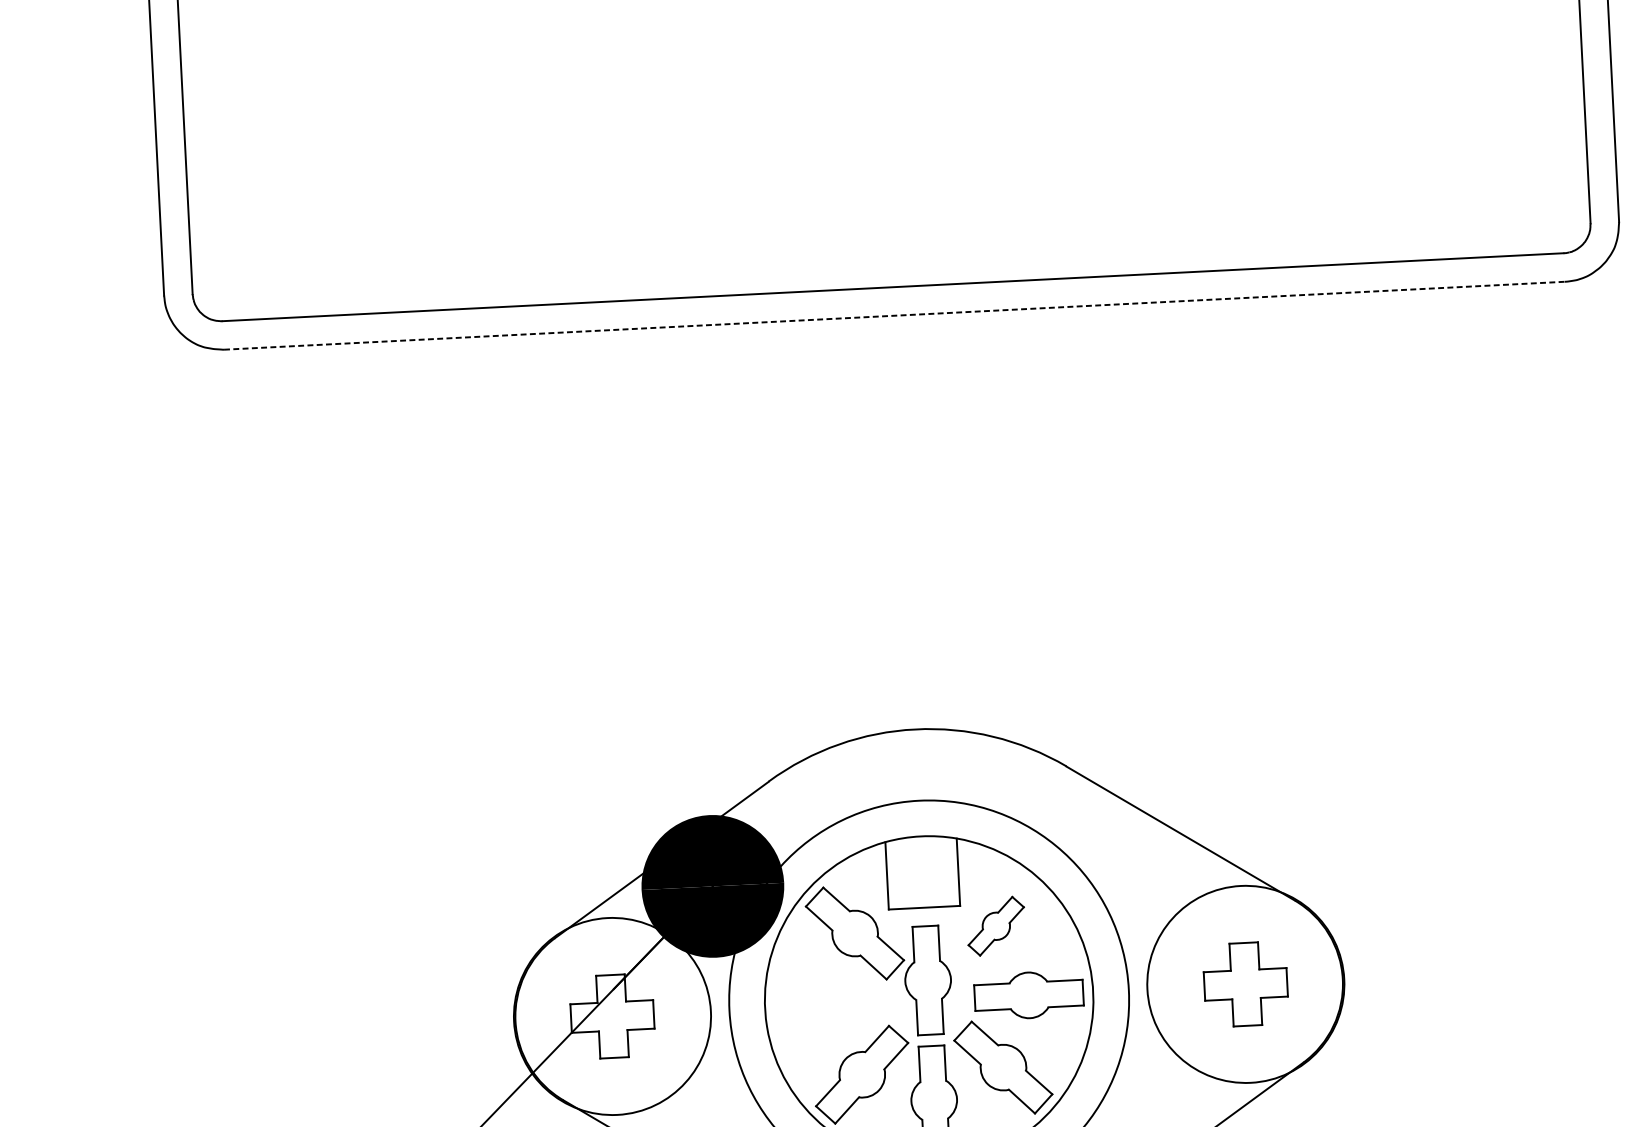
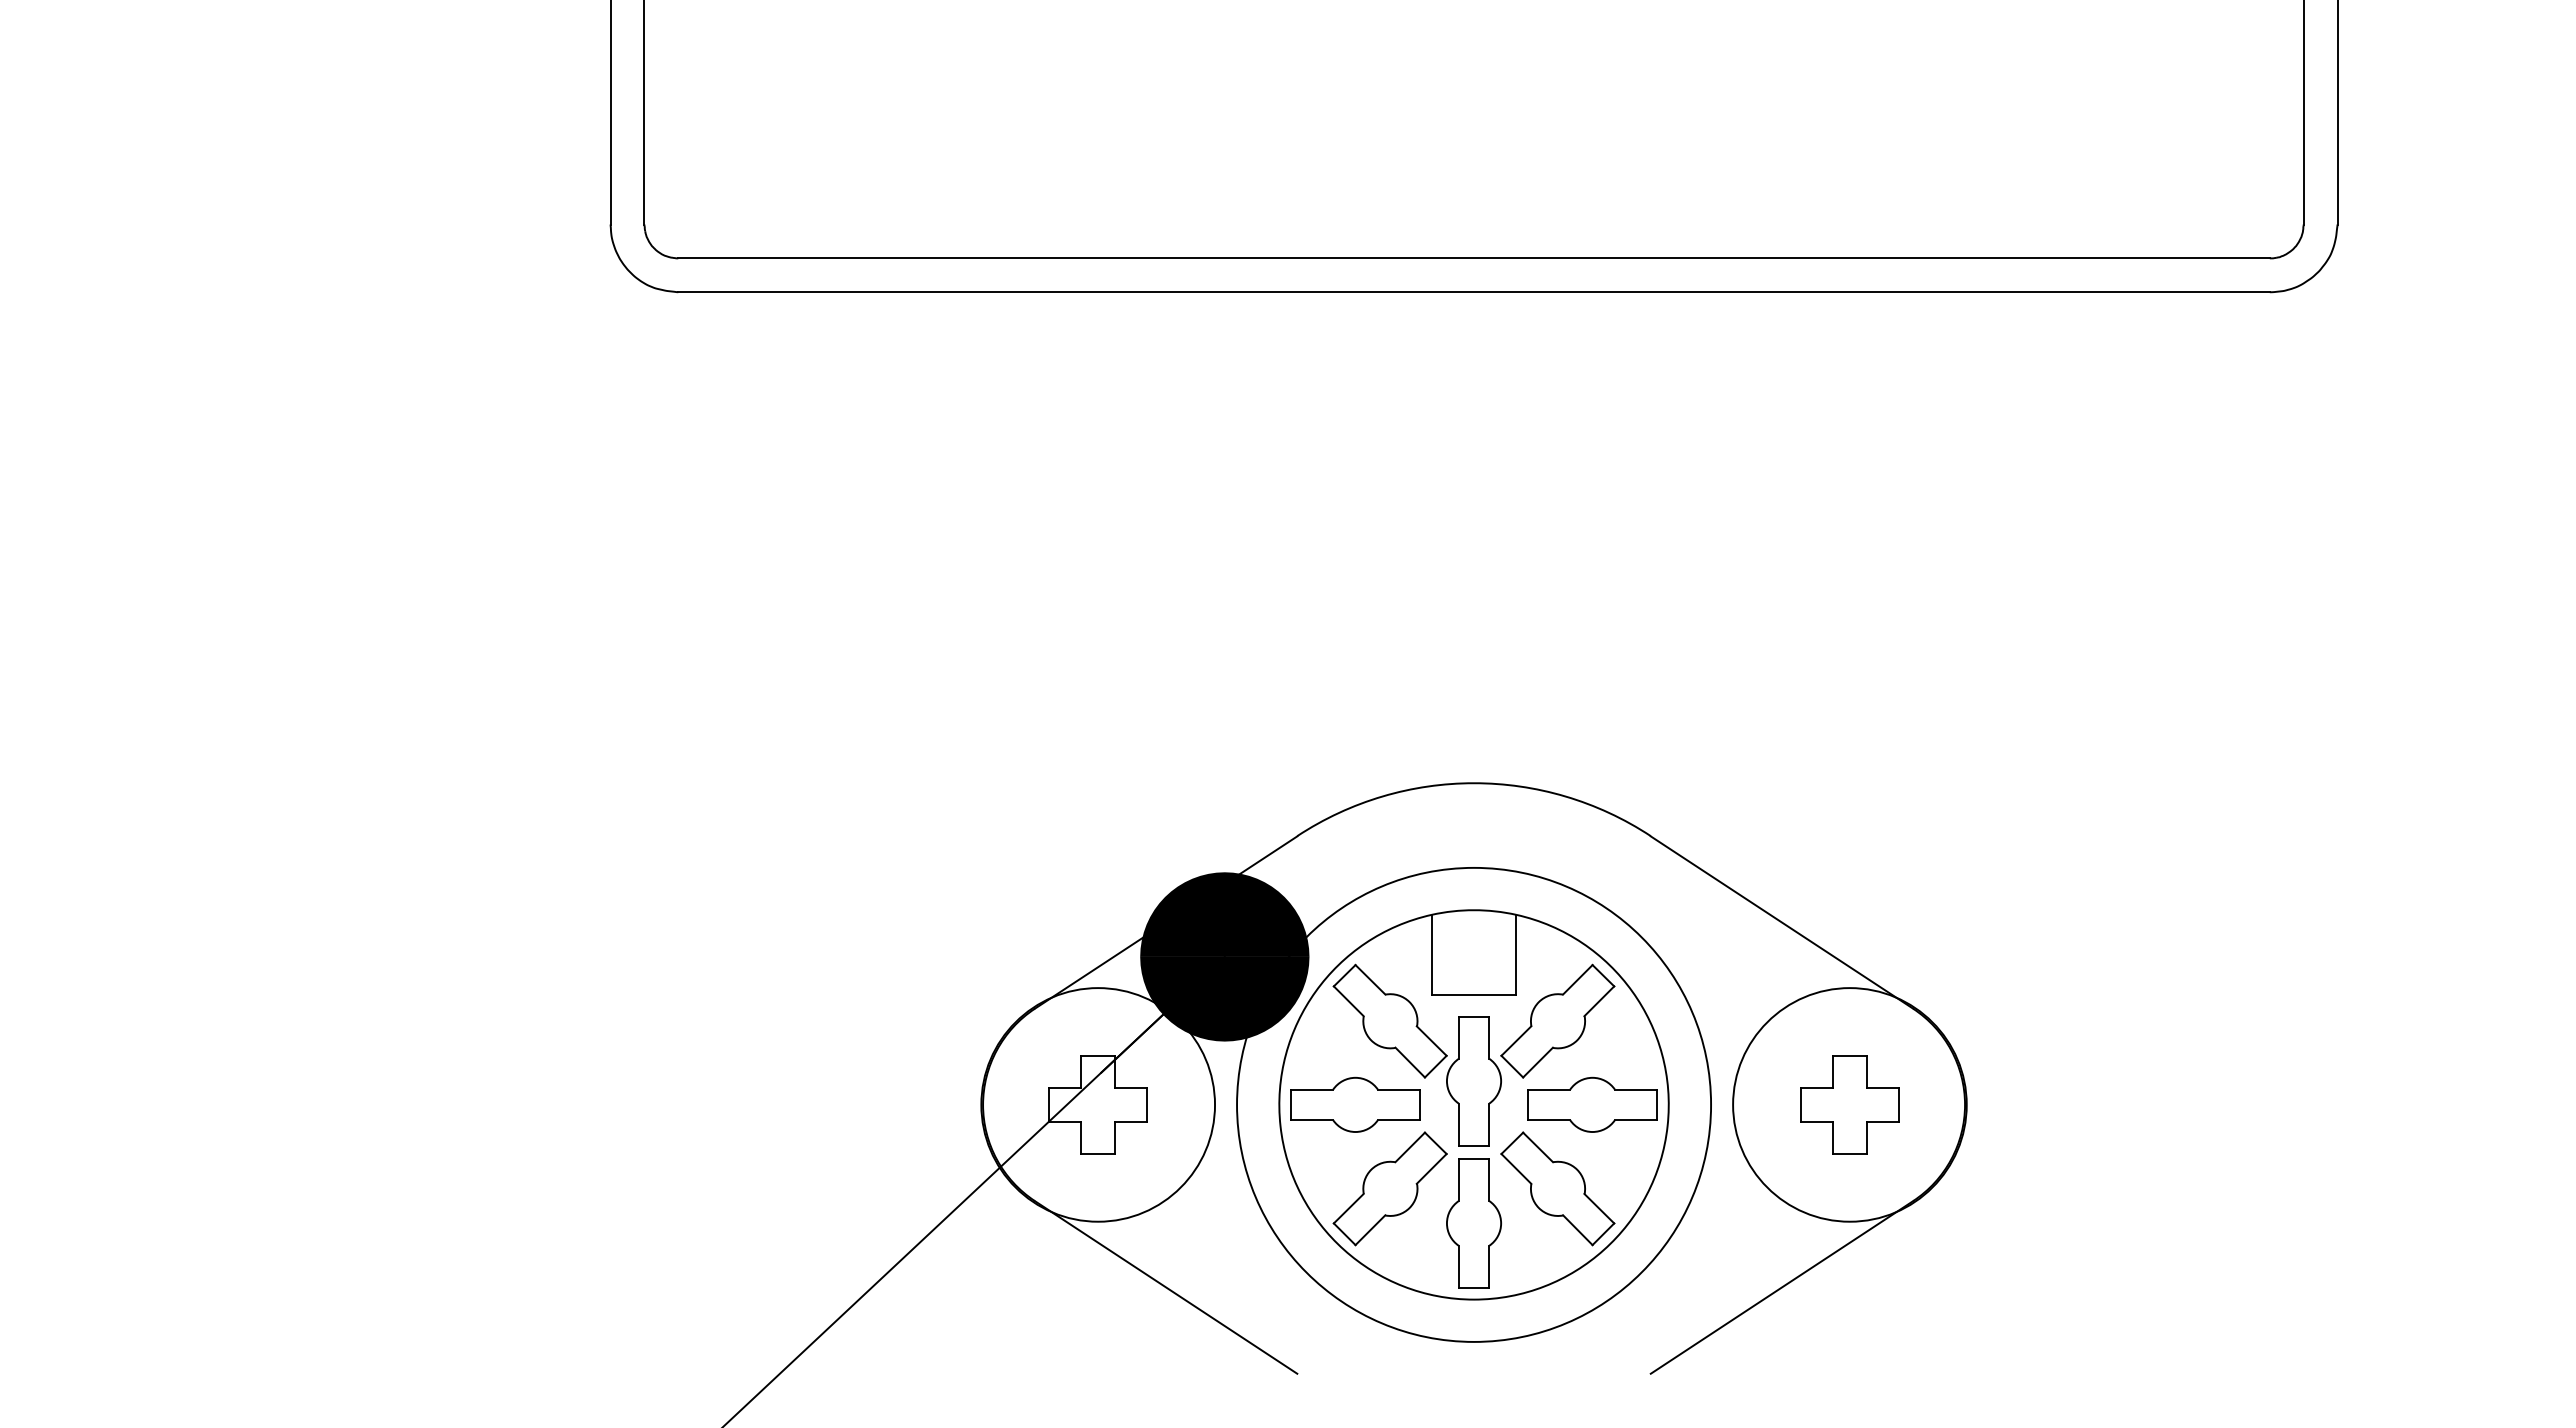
line: (894, 315) -> (1474, 292), dashed -> solid
part: (995, 925) -> (1557, 1020), size x1.67
part: (829, 1005) -> (1355, 1104), added

